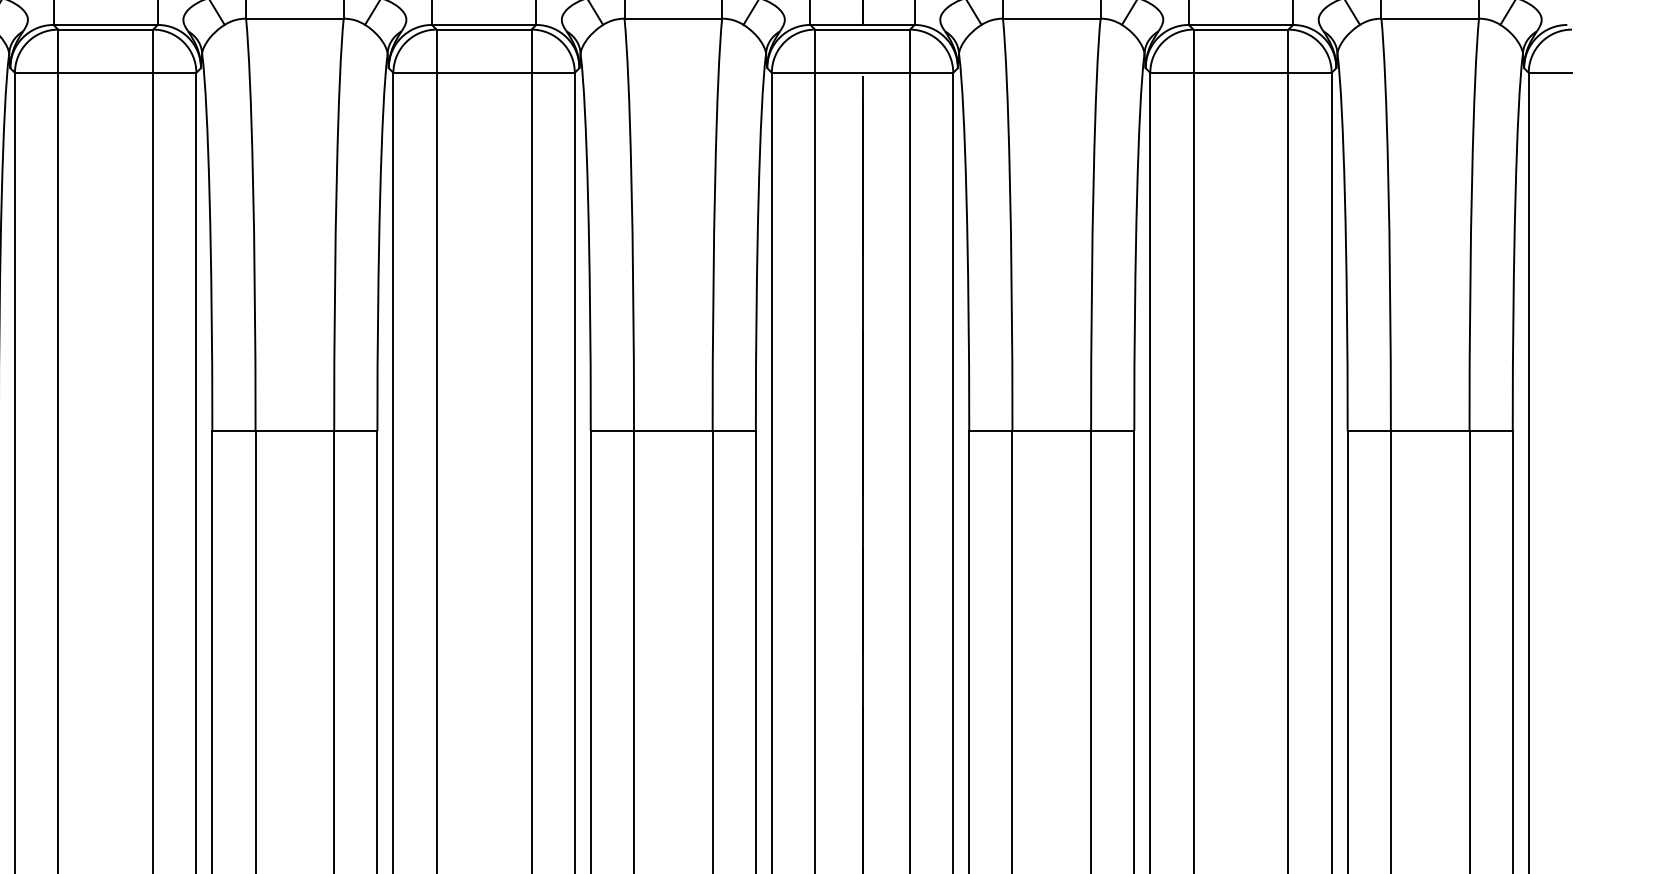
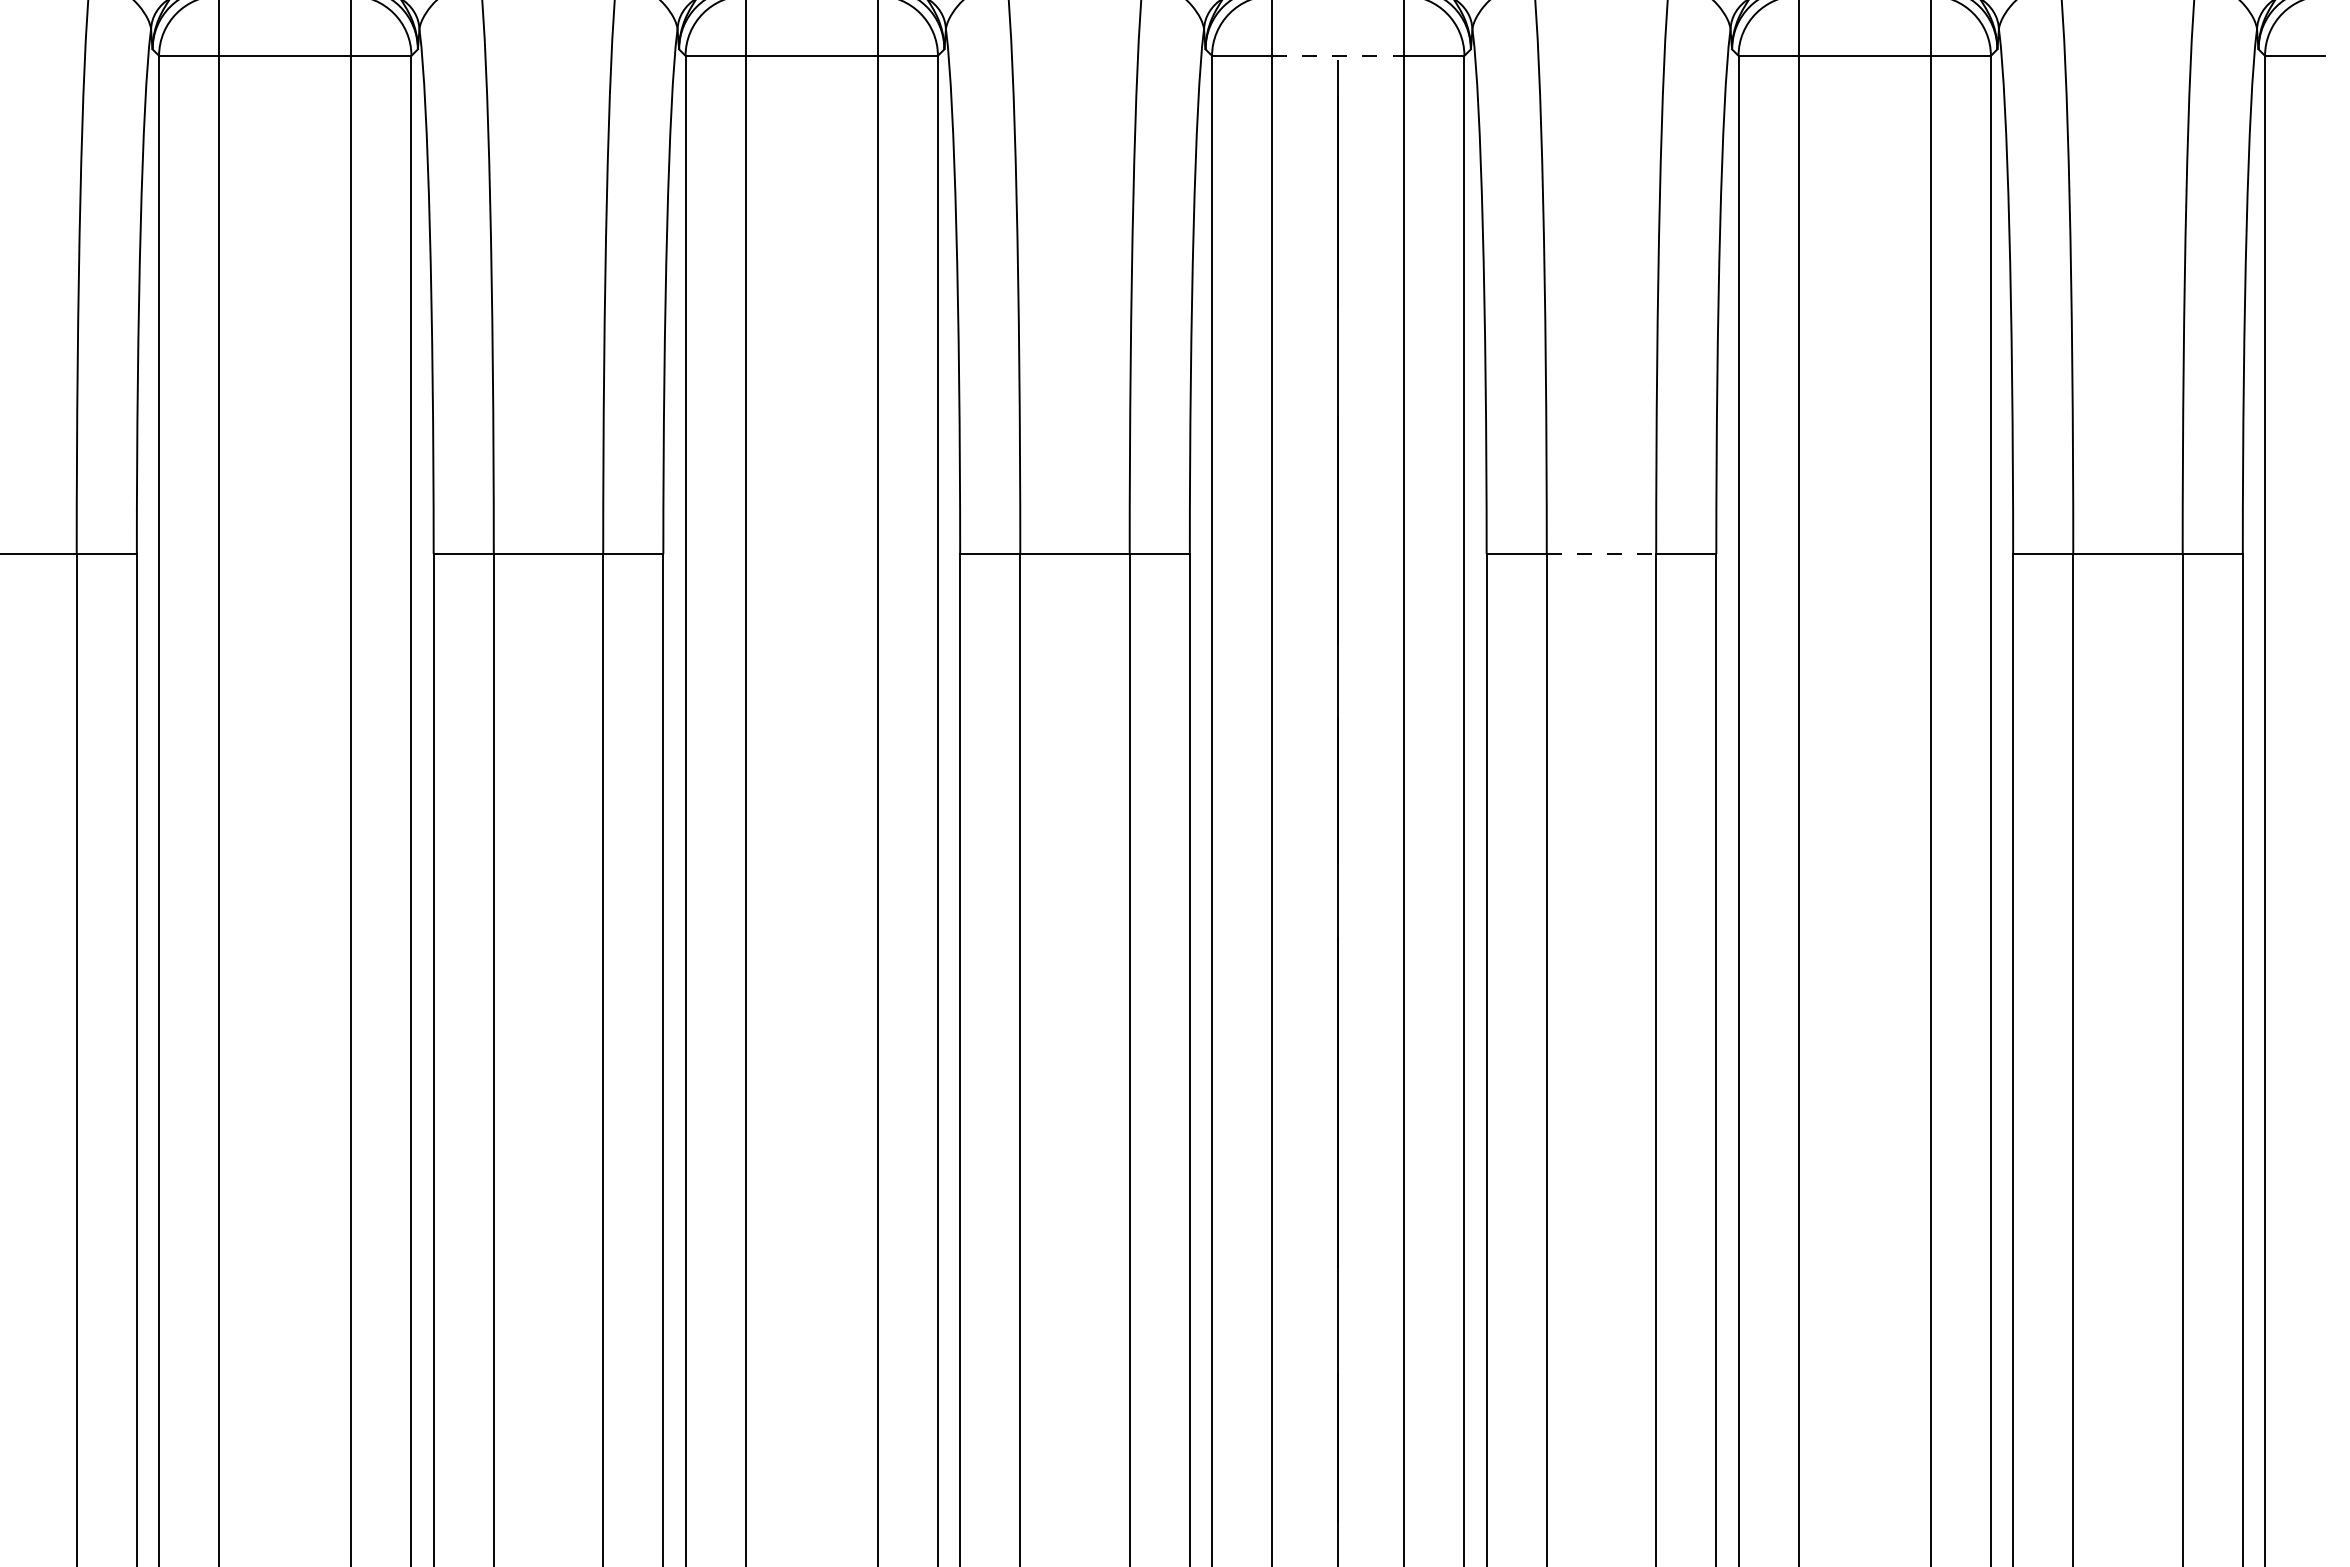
line: (862, 72) -> (1338, 55), solid -> dashed
line: (1051, 431) -> (1601, 554), solid -> dashed

